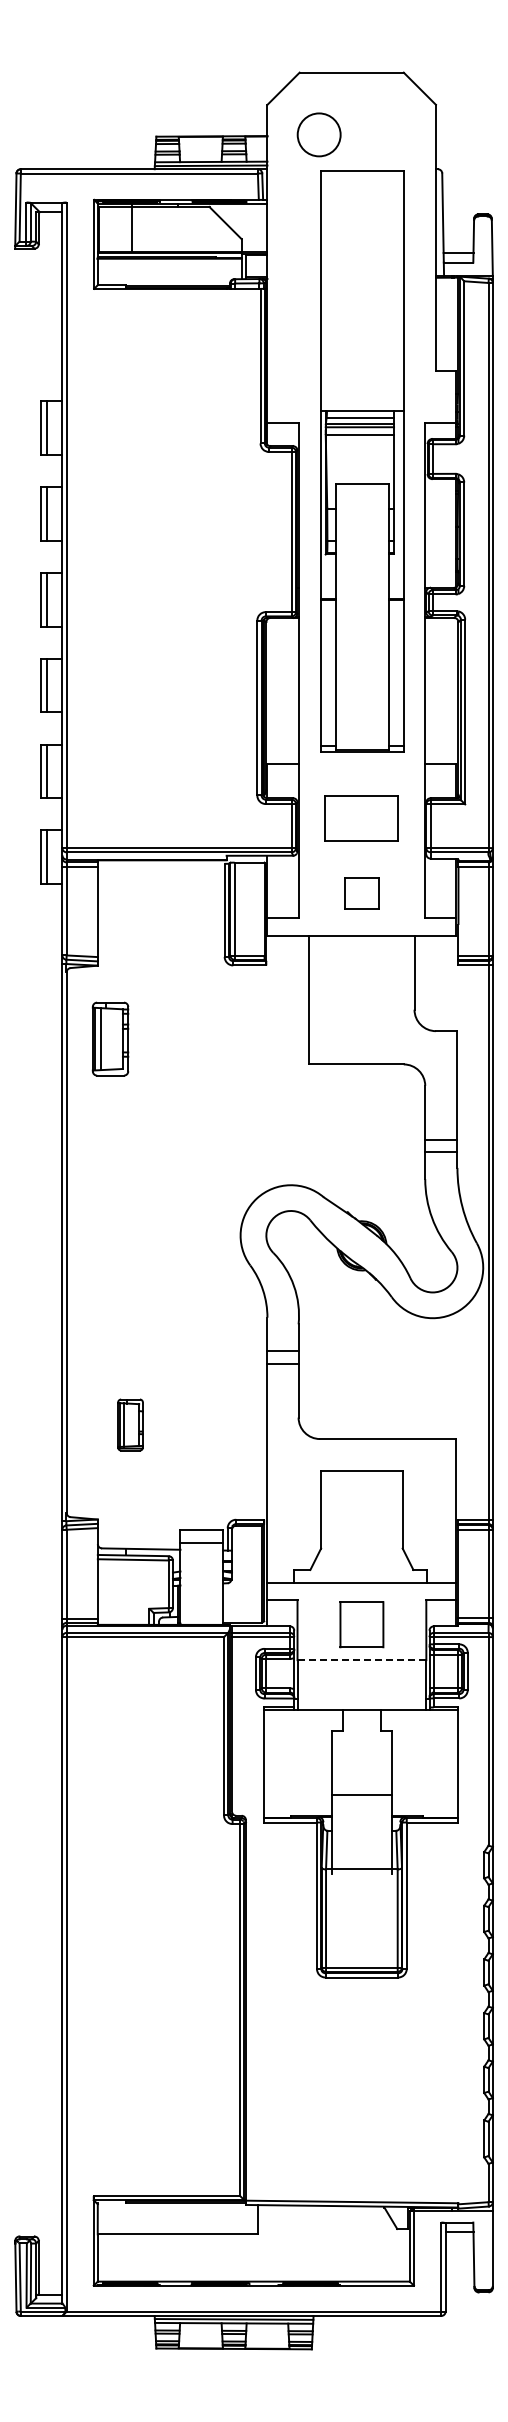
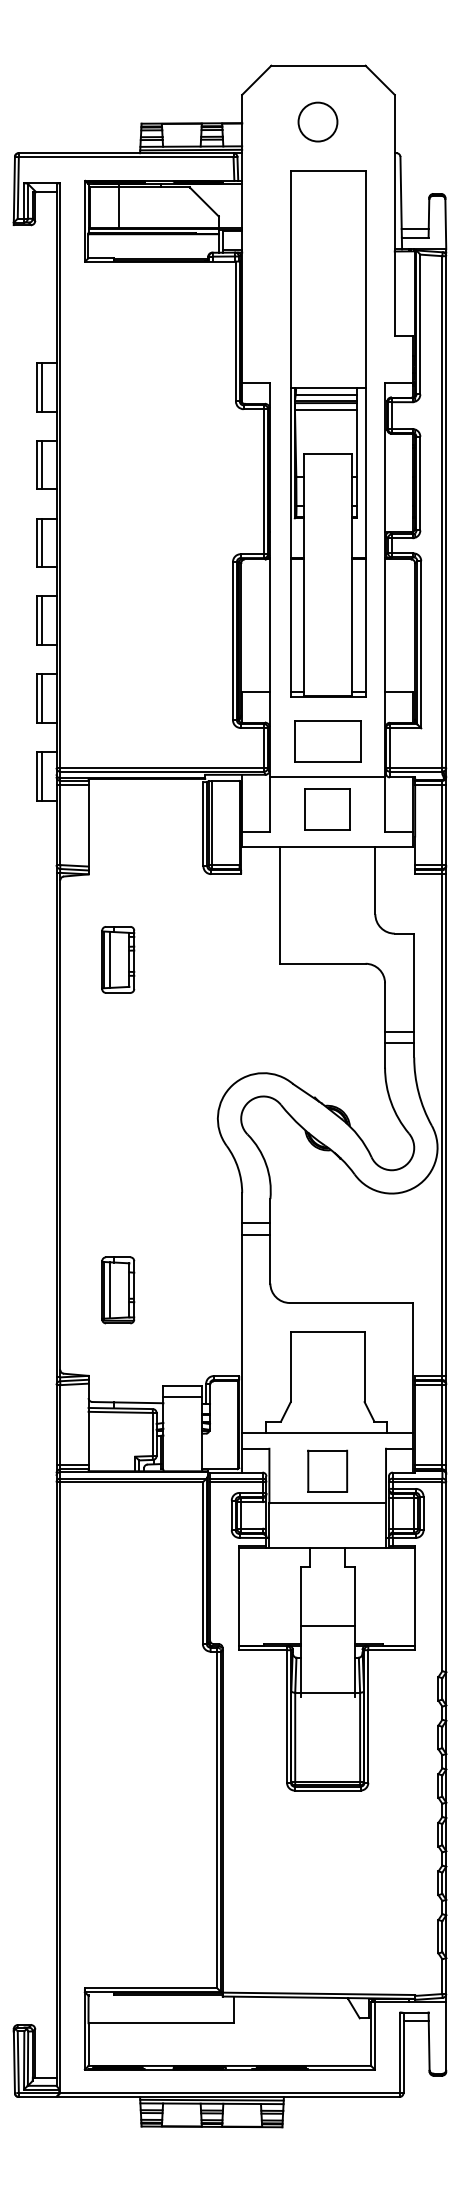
circle: (318, 134) -> (317, 121), moved
part: (362, 461) -> (328, 434), moved
line: (361, 858) -> (327, 777), added
part: (361, 893) -> (327, 809), size x1.43
part: (110, 1038) -> (118, 959), moved
part: (130, 1424) -> (118, 1289), size x1.43
line: (361, 1660) -> (327, 1503), dashed -> solid

